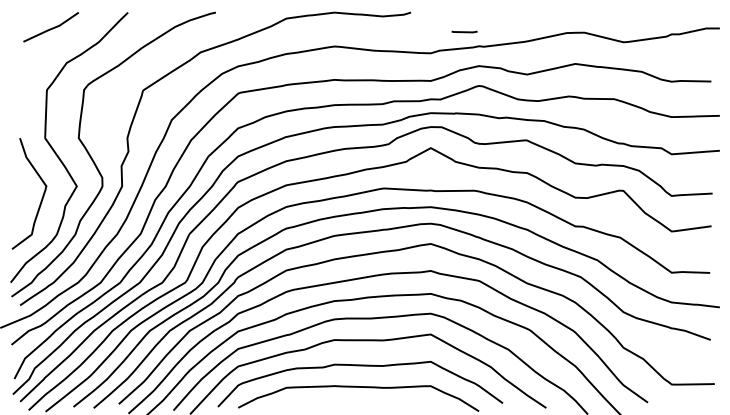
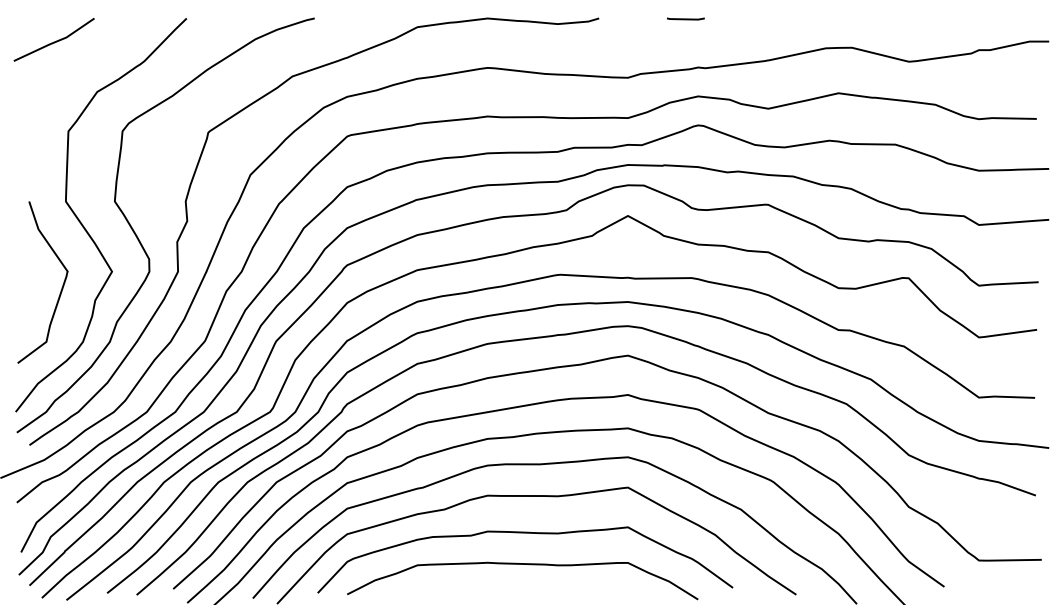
line: (52, 27) -> (56, 40), moved
line: (464, 31) -> (685, 18), moved

